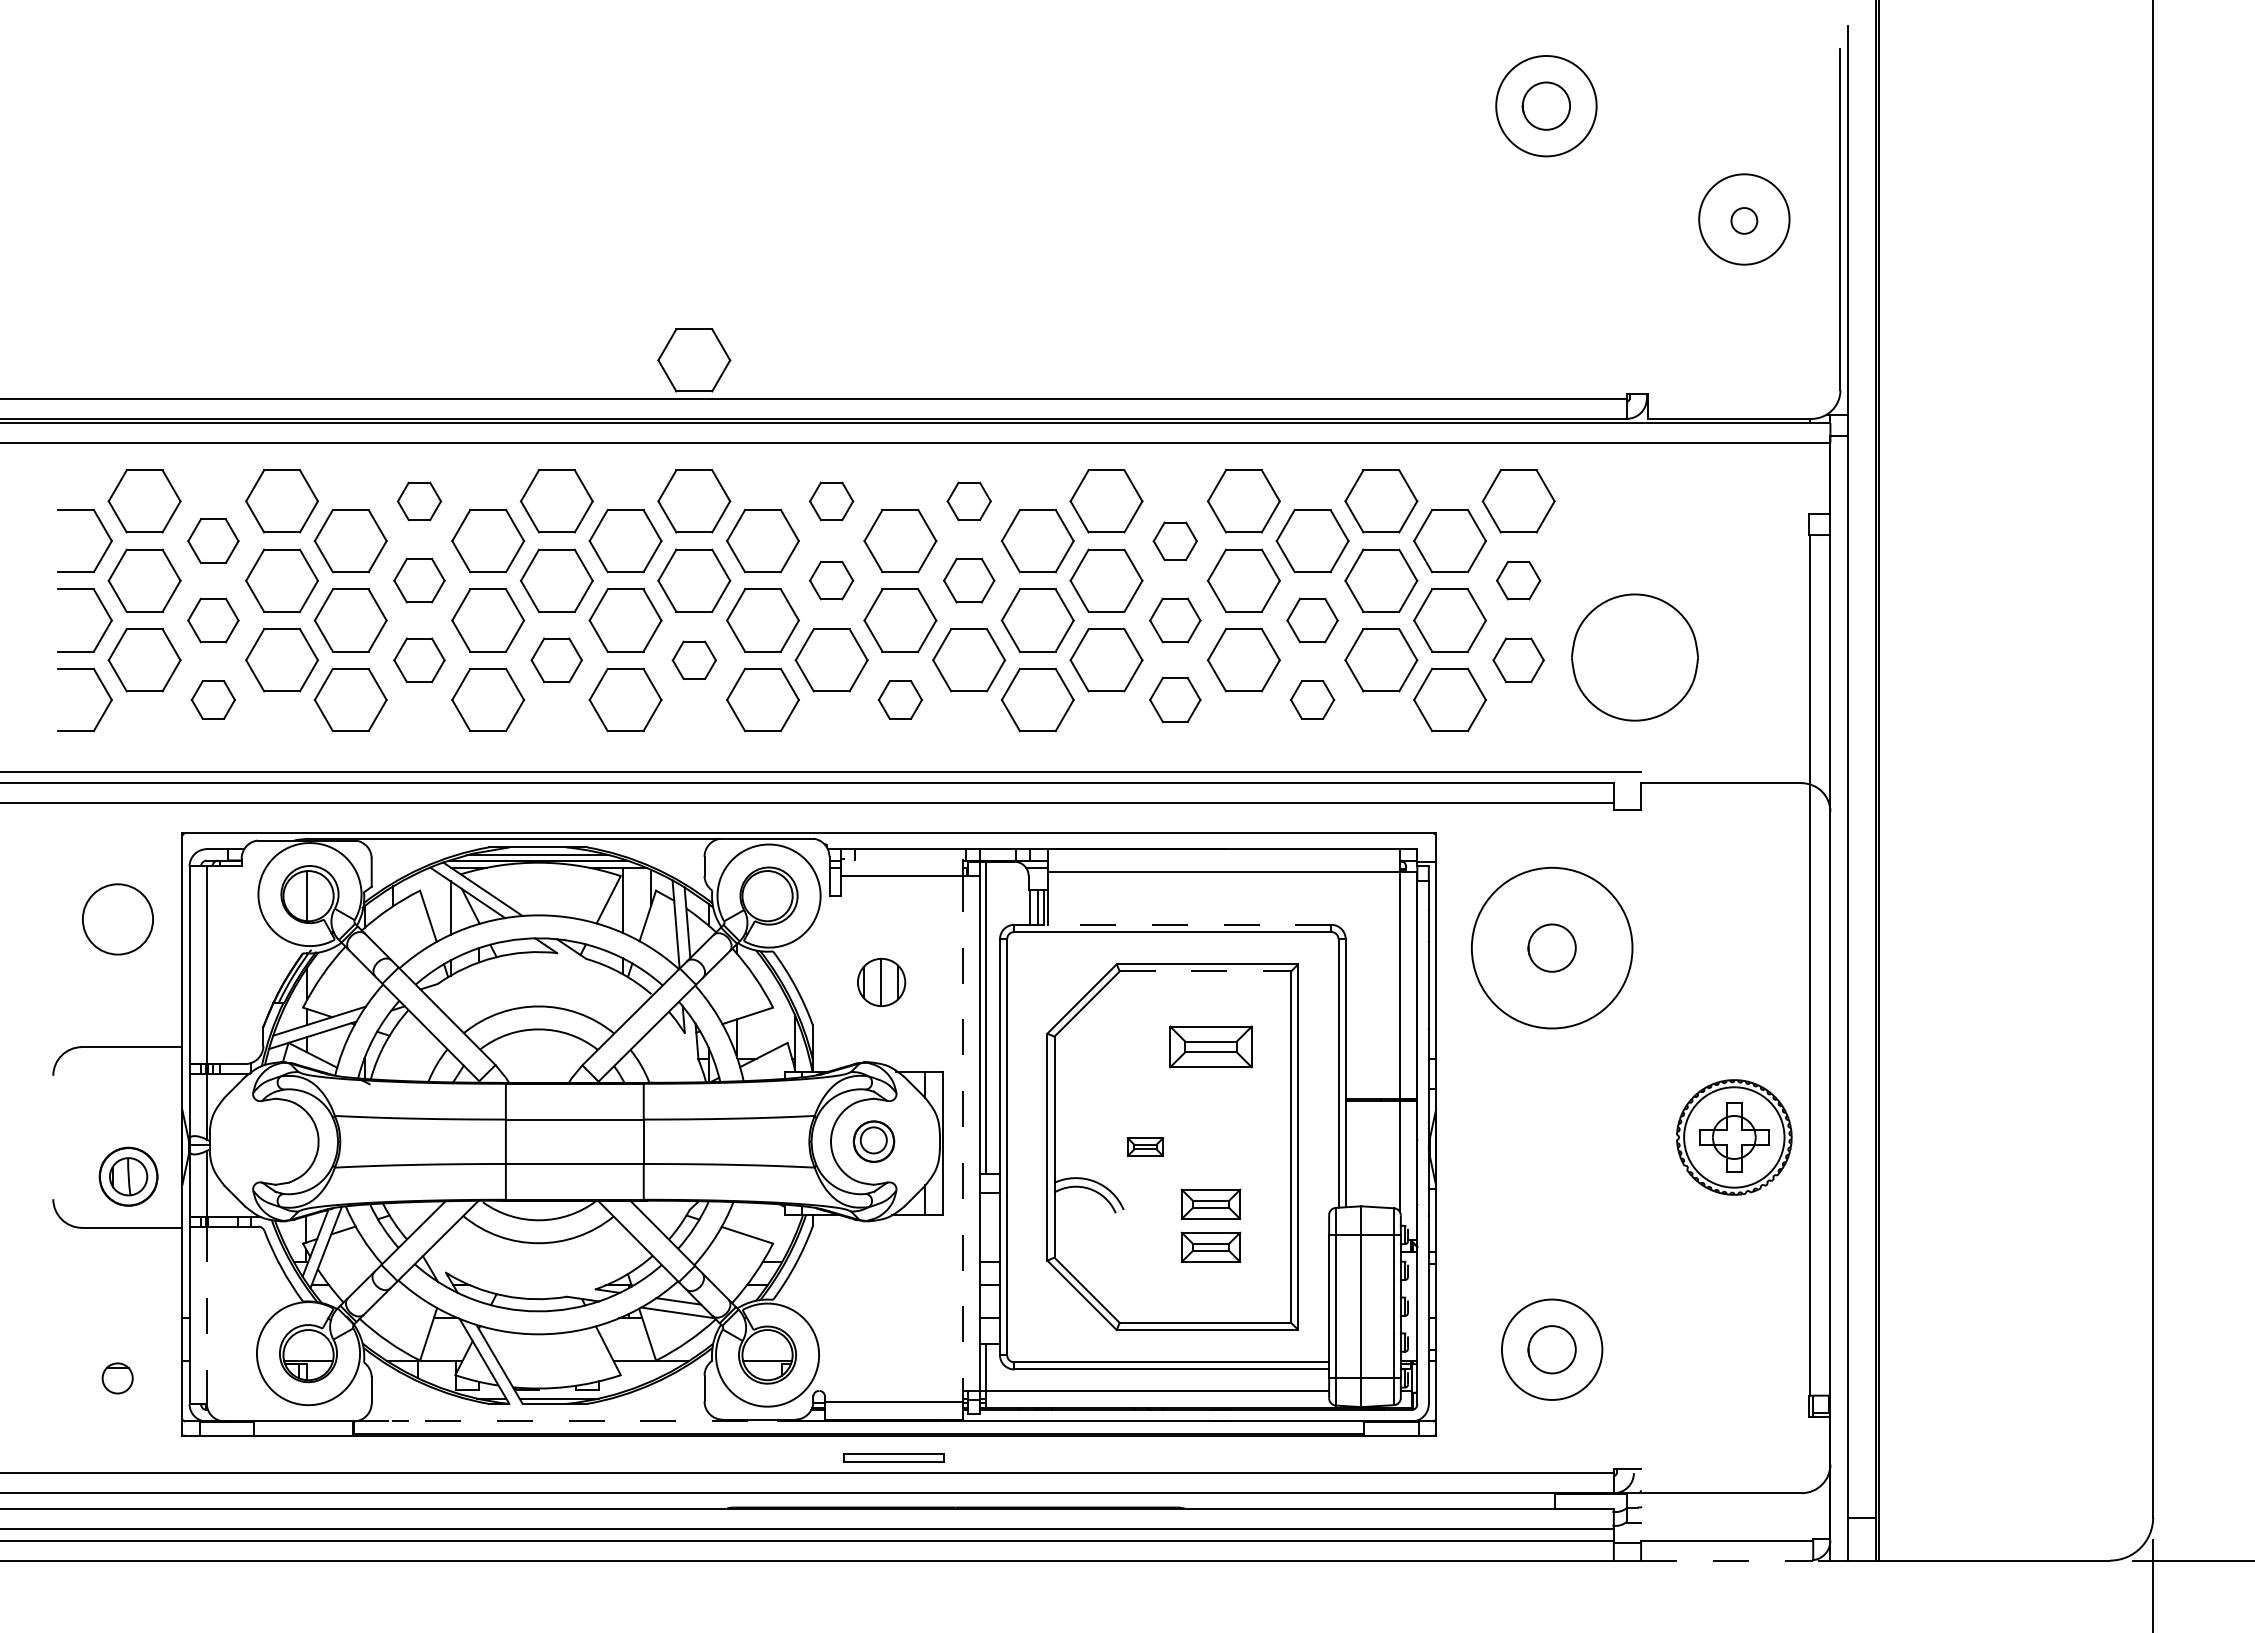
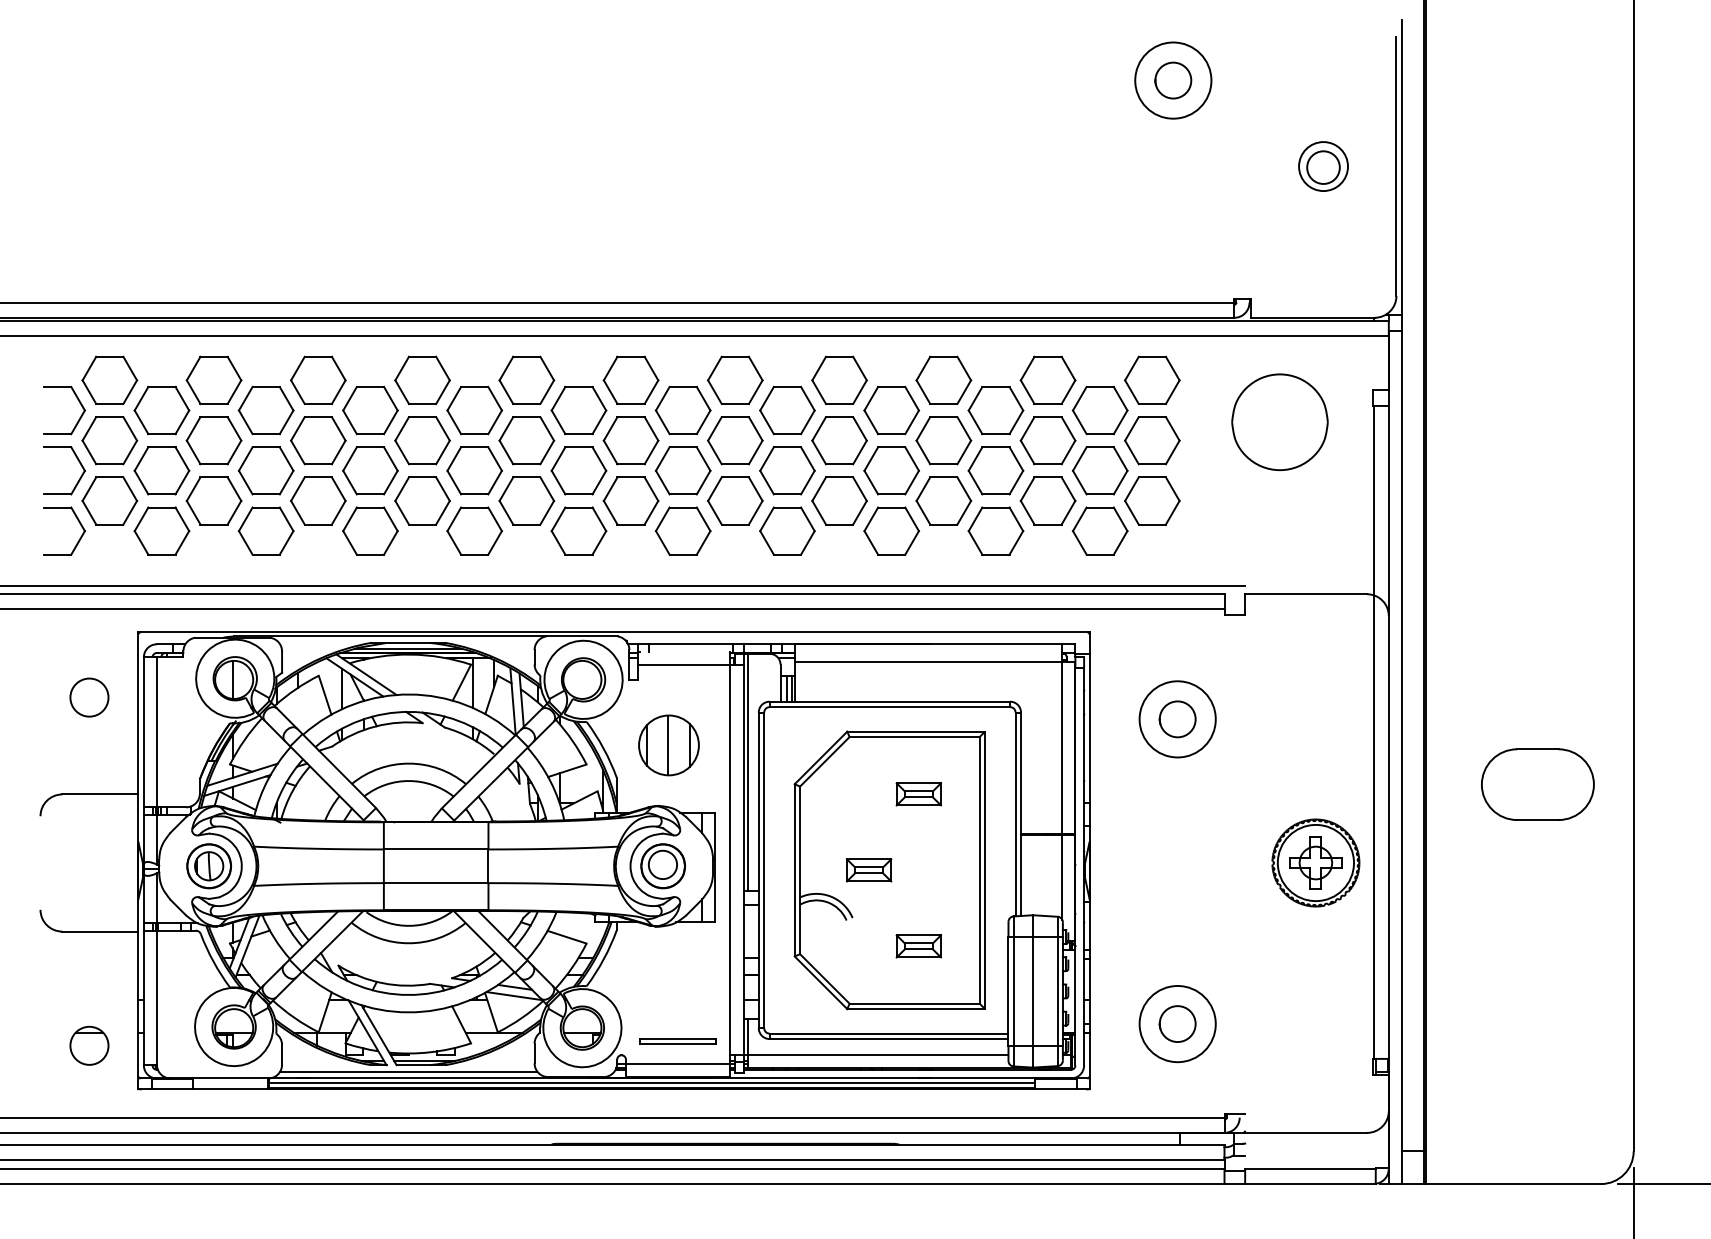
circle: (1744, 219) -> (1323, 166), size x0.71
circle: (1743, 220) -> (1322, 167), size x1.67
part: (694, 360) -> (526, 273), removed
part: (419, 501) -> (318, 380), size x1.67
part: (831, 501) -> (630, 380), size x1.67
part: (969, 501) -> (735, 380), size x1.67
part: (213, 541) -> (162, 410), size x1.43
part: (1175, 541) -> (891, 410), size x1.67
part: (419, 580) -> (318, 440), size x1.43
part: (831, 580) -> (630, 440), size x1.67
part: (969, 580) -> (735, 440), size x1.43
part: (1518, 580) -> (1152, 440), size x1.67
part: (213, 620) -> (162, 470), size x1.43
part: (1175, 620) -> (891, 470), size x1.43
part: (1312, 620) -> (995, 470), size x1.43
part: (1634, 657) -> (1279, 422), moved
part: (419, 660) -> (318, 501), size x1.43
part: (556, 660) -> (422, 501), size x1.43
part: (694, 660) -> (526, 501), size x1.67
part: (1518, 660) -> (1152, 501), size x1.43
part: (213, 699) -> (162, 530), size x1.67
part: (900, 699) -> (683, 530), size x1.67
part: (1175, 699) -> (891, 530), size x1.43
part: (1312, 699) -> (995, 530), size x1.67
circle: (117, 919) -> (89, 697), size x0.71
line: (1172, 924) -> (889, 701), dashed -> solid
circle: (1551, 947) -> (1177, 718), size x0.62
line: (1205, 971) -> (914, 737), dashed -> solid
part: (881, 982) -> (668, 745), size x1.67
part: (2026, 1033) -> (1537, 784), added
part: (1210, 1046) -> (918, 794), size x0.71
line: (962, 1134) -> (730, 860), dashed -> solid
part: (873, 1141) -> (662, 866), size x1.43
part: (1145, 1146) -> (869, 869), size x1.67
part: (128, 1176) -> (209, 866), moved
part: (1210, 1203) -> (918, 913), removed
line: (206, 1315) -> (156, 998), dashed -> solid
part: (117, 1378) -> (89, 1045), size x1.67
line: (538, 1412) -> (408, 1071), added
line: (589, 1421) -> (447, 1078), dashed -> solid
line: (859, 1427) -> (652, 1083), added
part: (893, 1457) -> (677, 1041), moved
line: (1727, 1560) -> (1310, 1183), dashed -> solid

